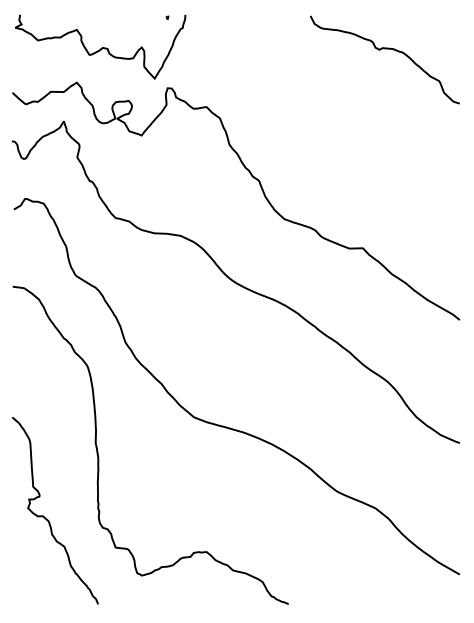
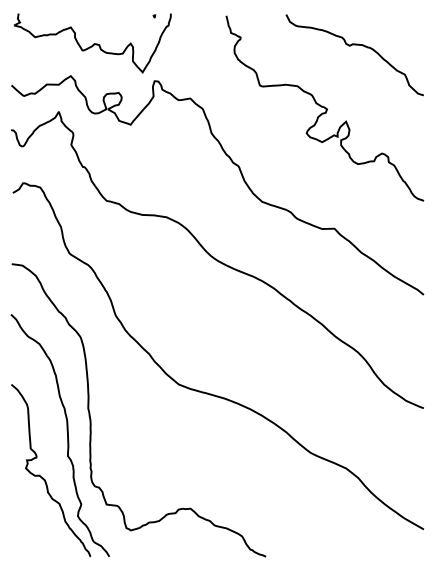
curve: (352, 117) -> (324, 108), added
curve: (73, 472) -> (67, 435), added

